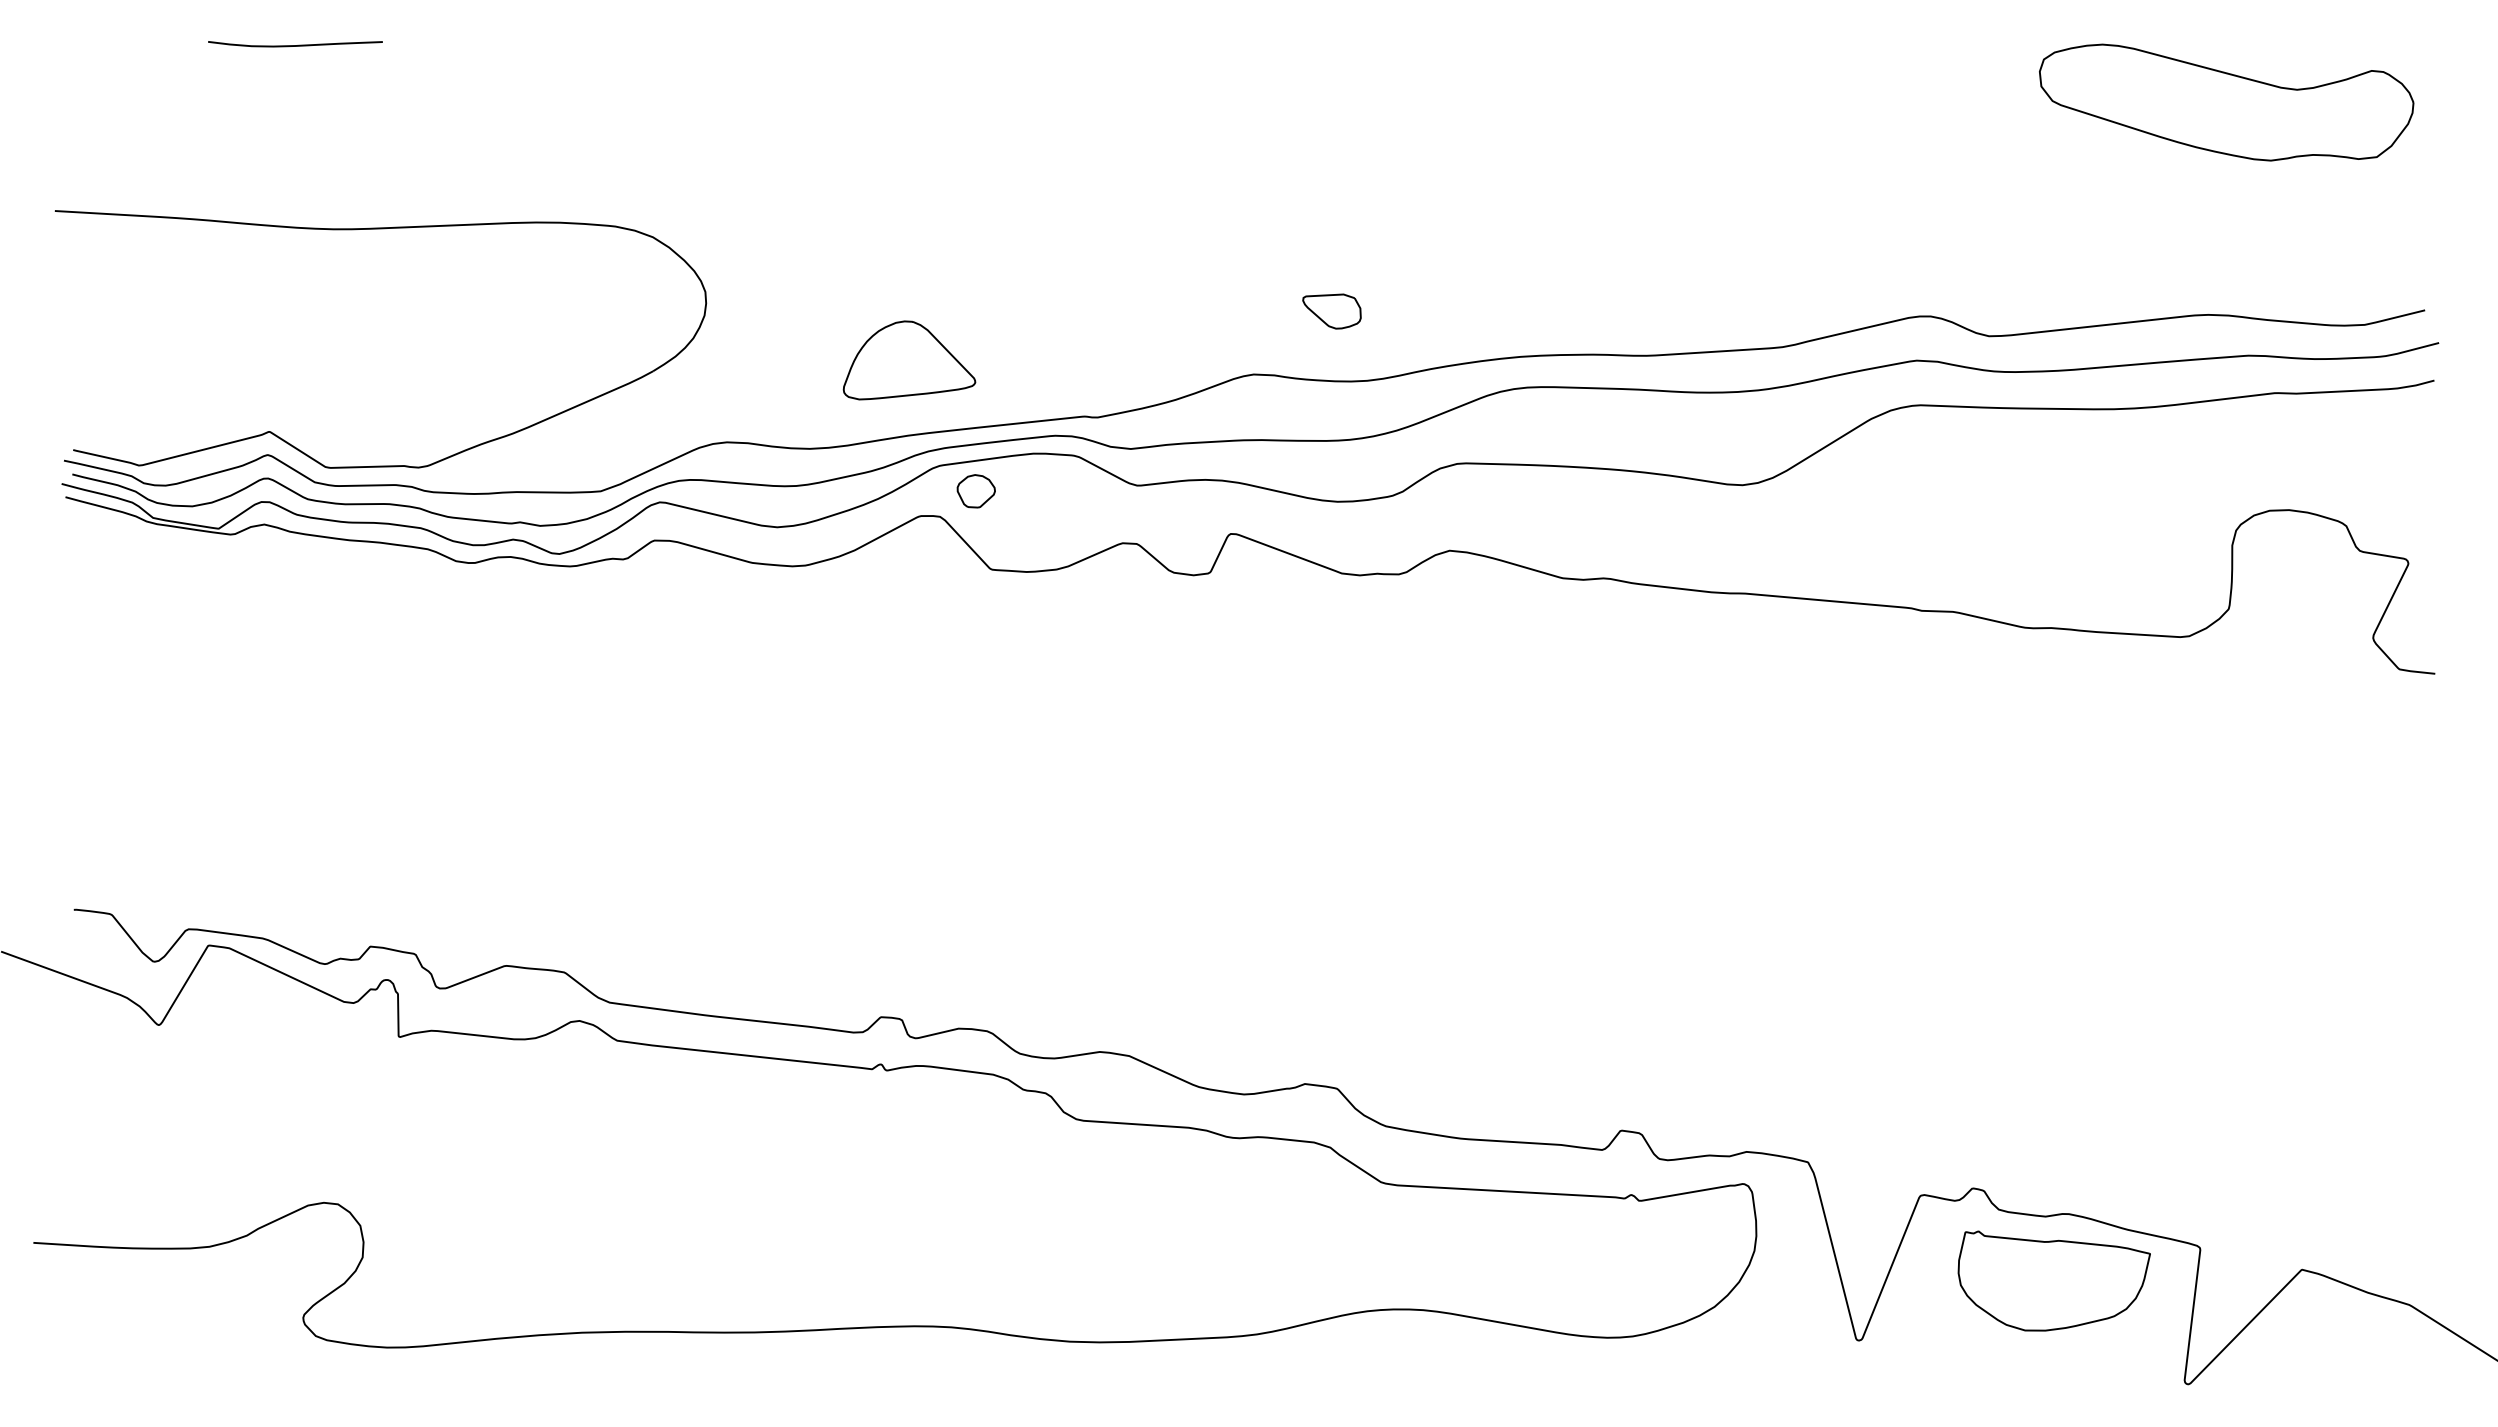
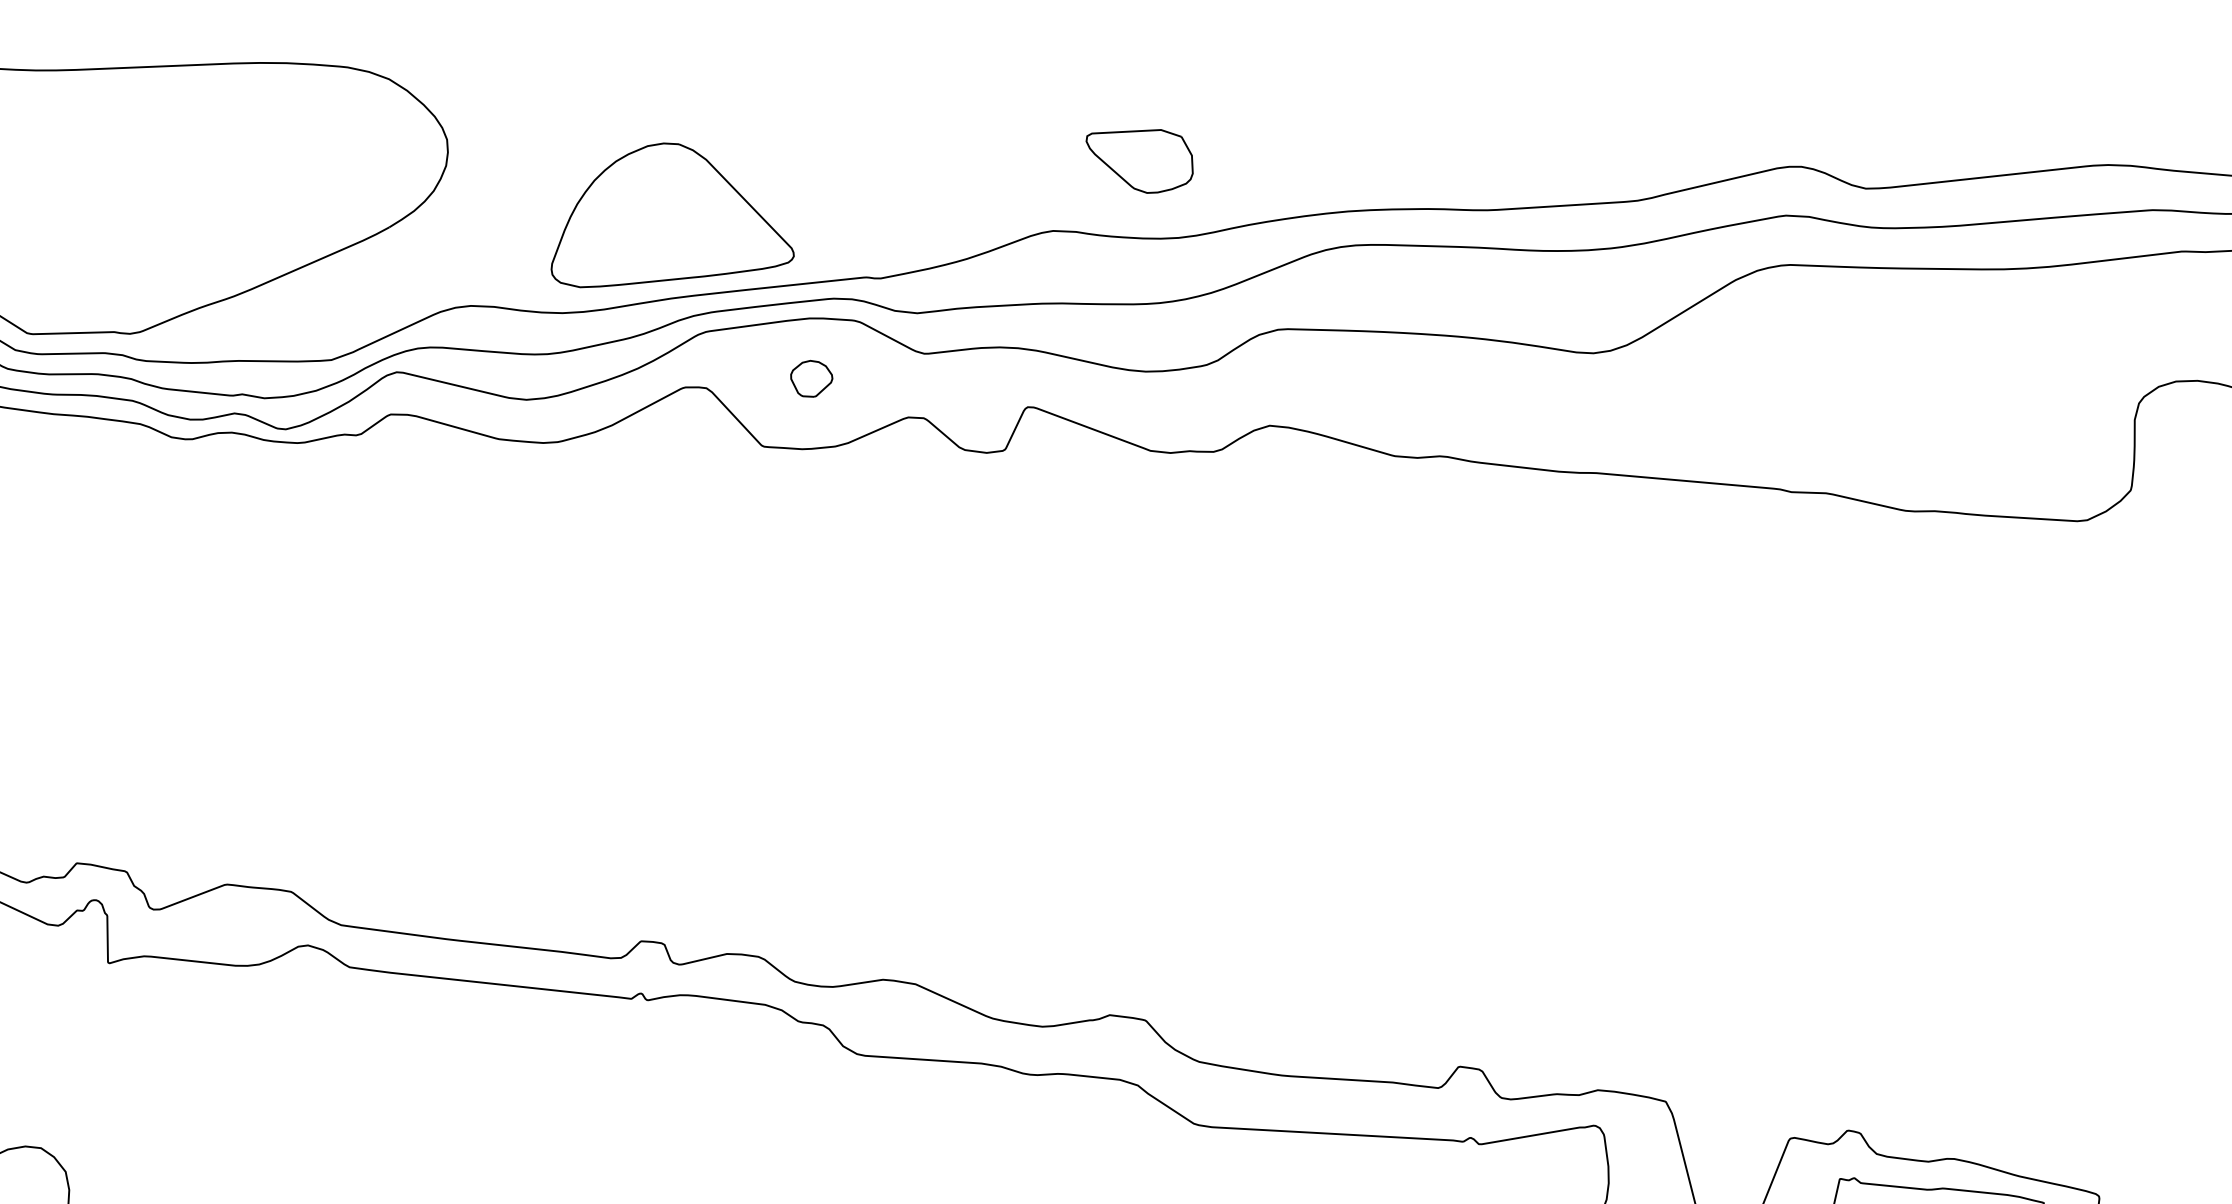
part: (1331, 311) -> (1139, 161), size x1.67
part: (909, 360) -> (672, 215), size x1.67
part: (975, 491) -> (810, 379), moved

